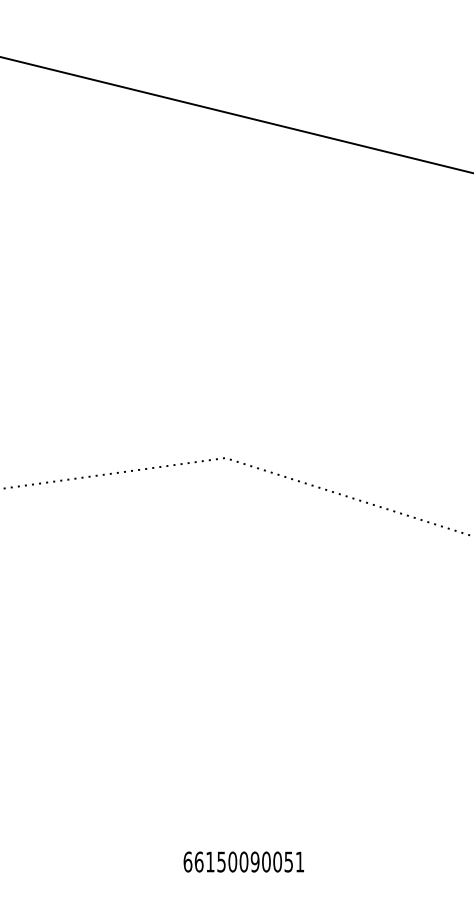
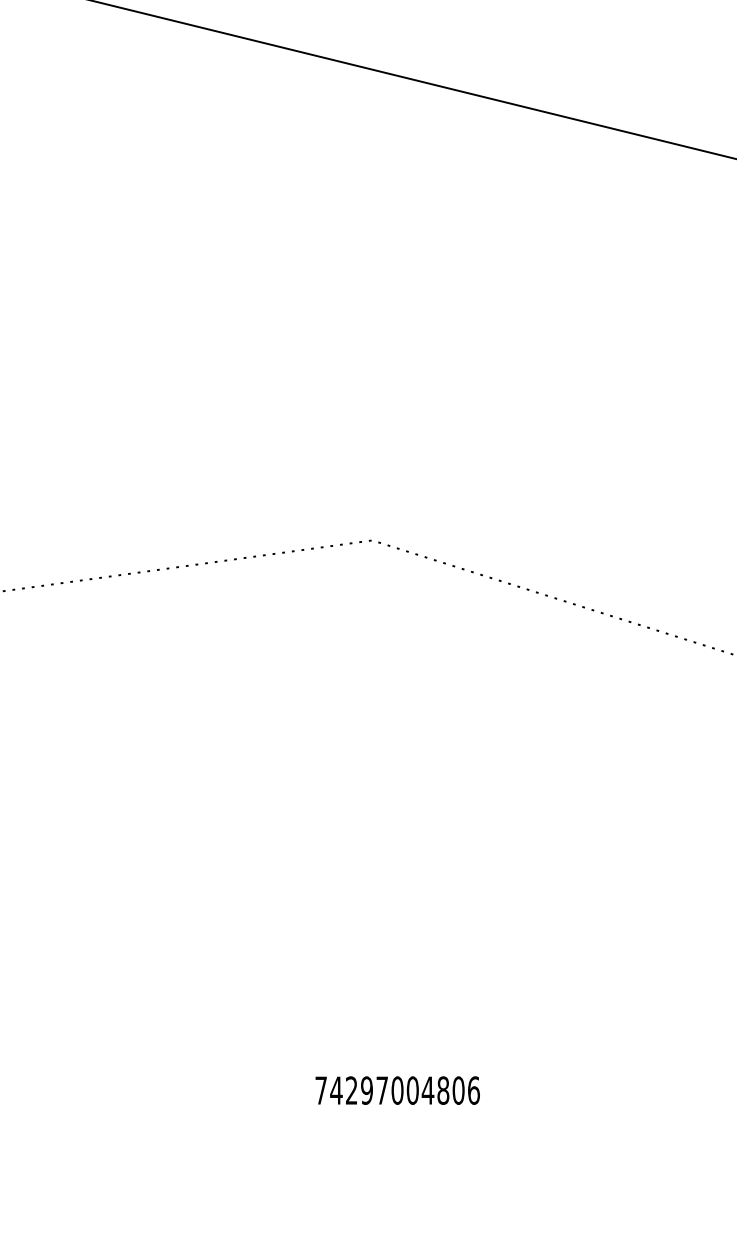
text: (243, 861) -> (397, 1090), 66150090051 -> 74297004806

